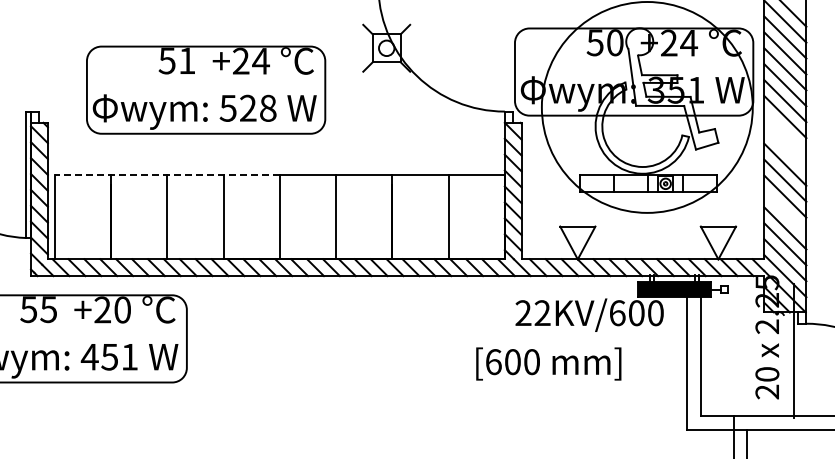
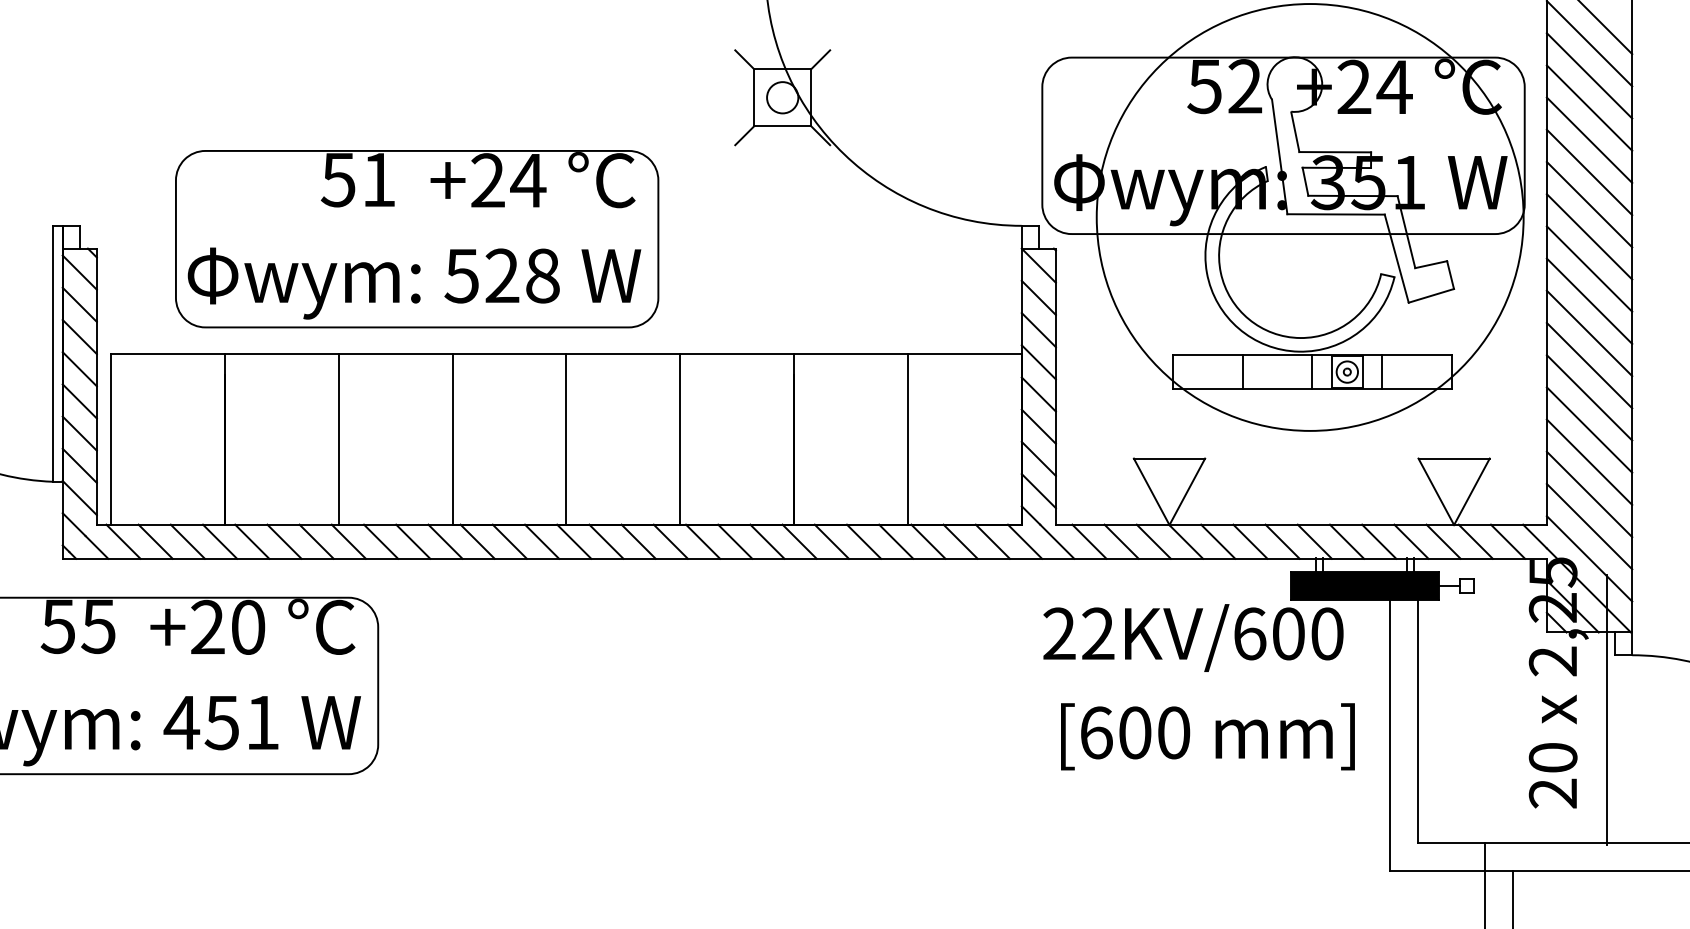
text: (615, 42) -> (1245, 85), 50 -> 52
part: (206, 89) -> (417, 237), moved
line: (785, 132) -> (1589, 268), added
line: (785, 148) -> (1589, 300), added
line: (166, 174) -> (336, 353), dashed -> solid
line: (785, 212) -> (1589, 430), added
text: (548, 363) -> (1207, 735), moved

